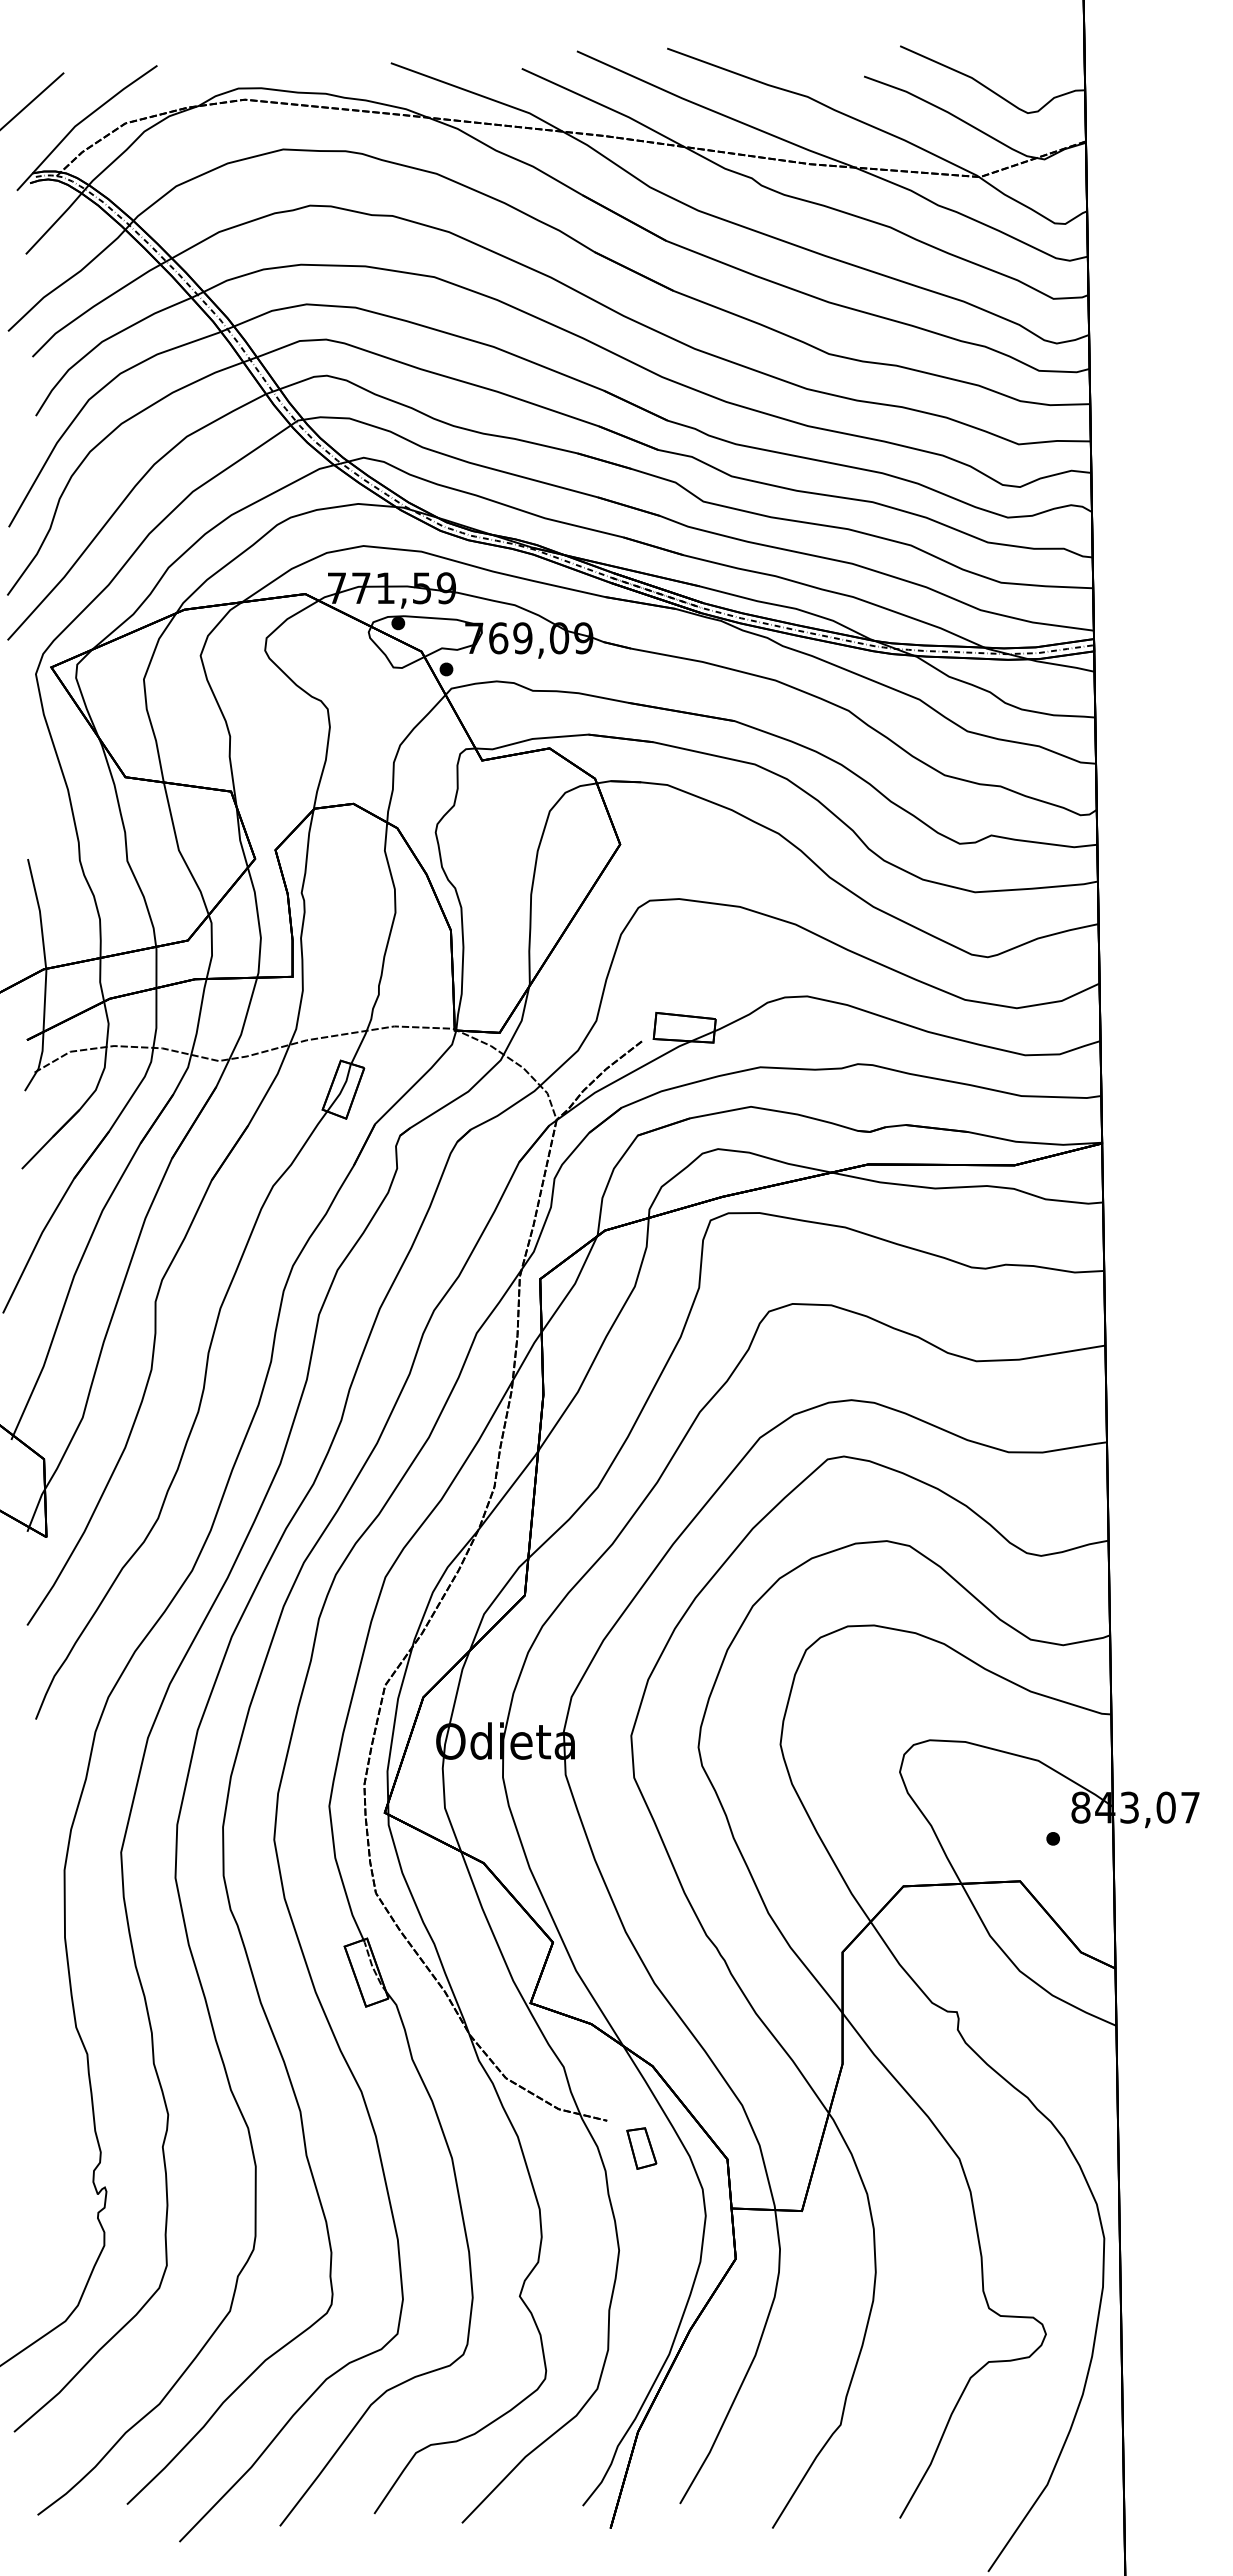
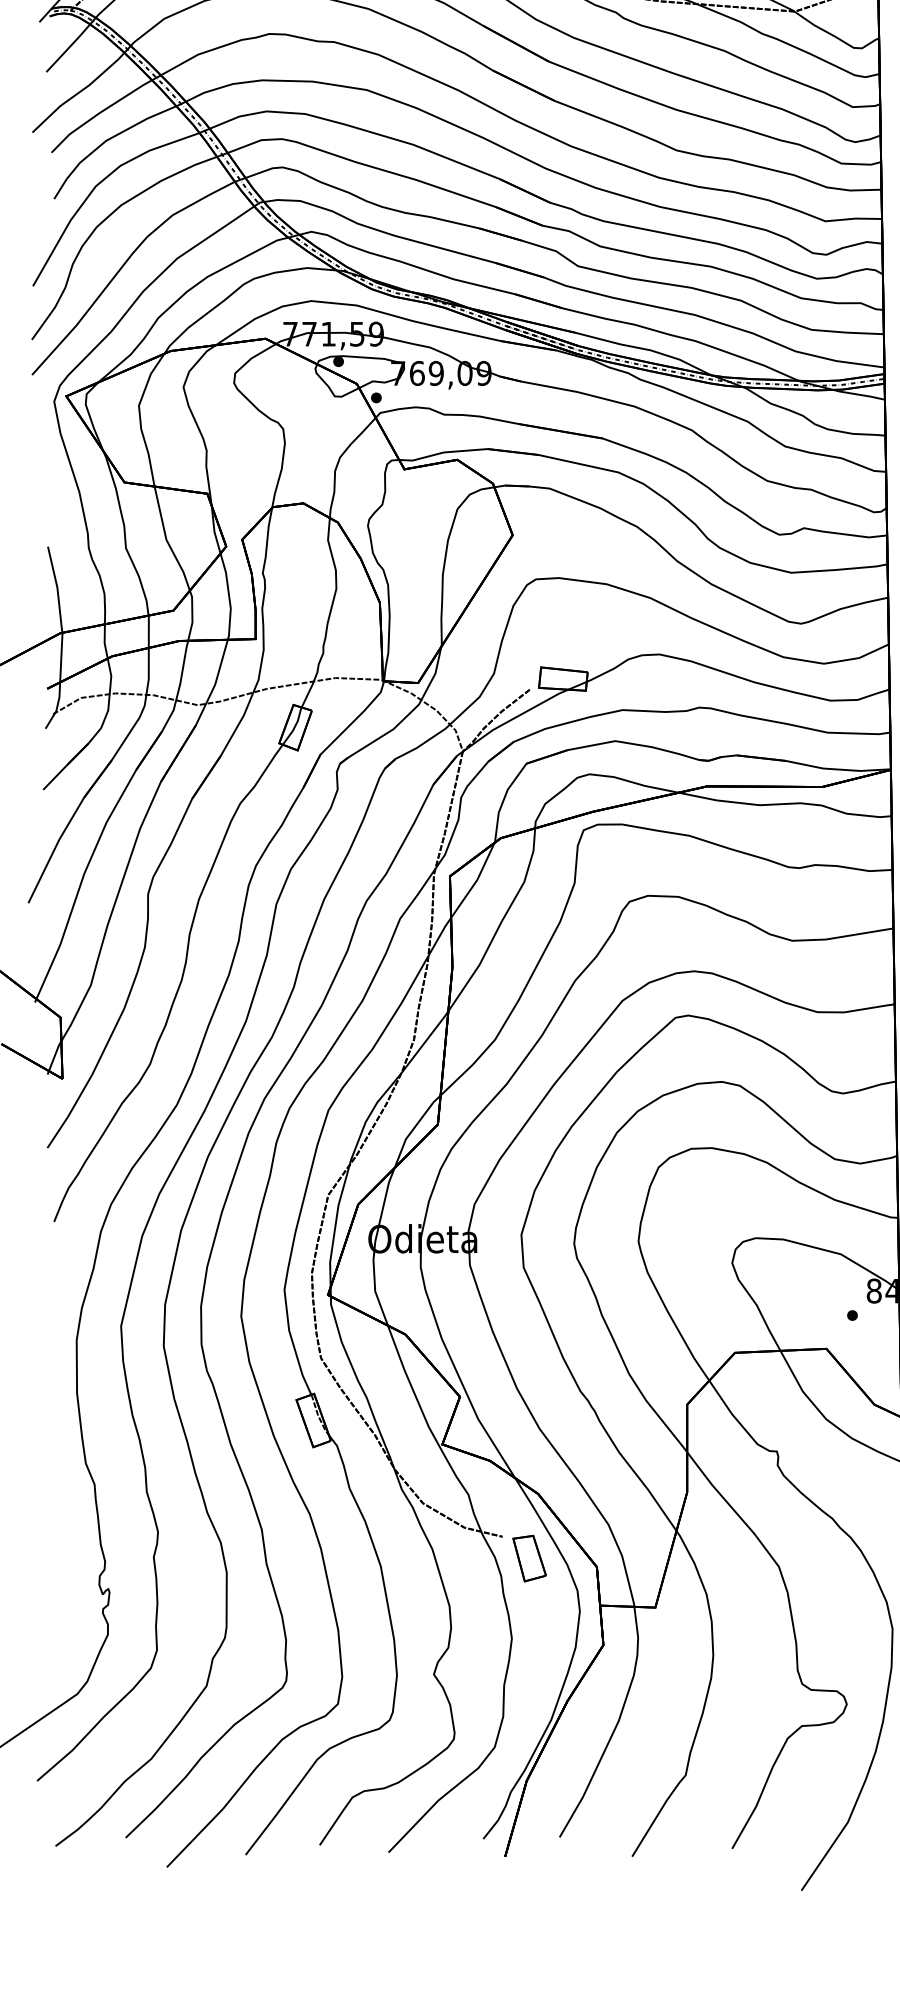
part: (641, 2148) -> (529, 1558), size x1.43

